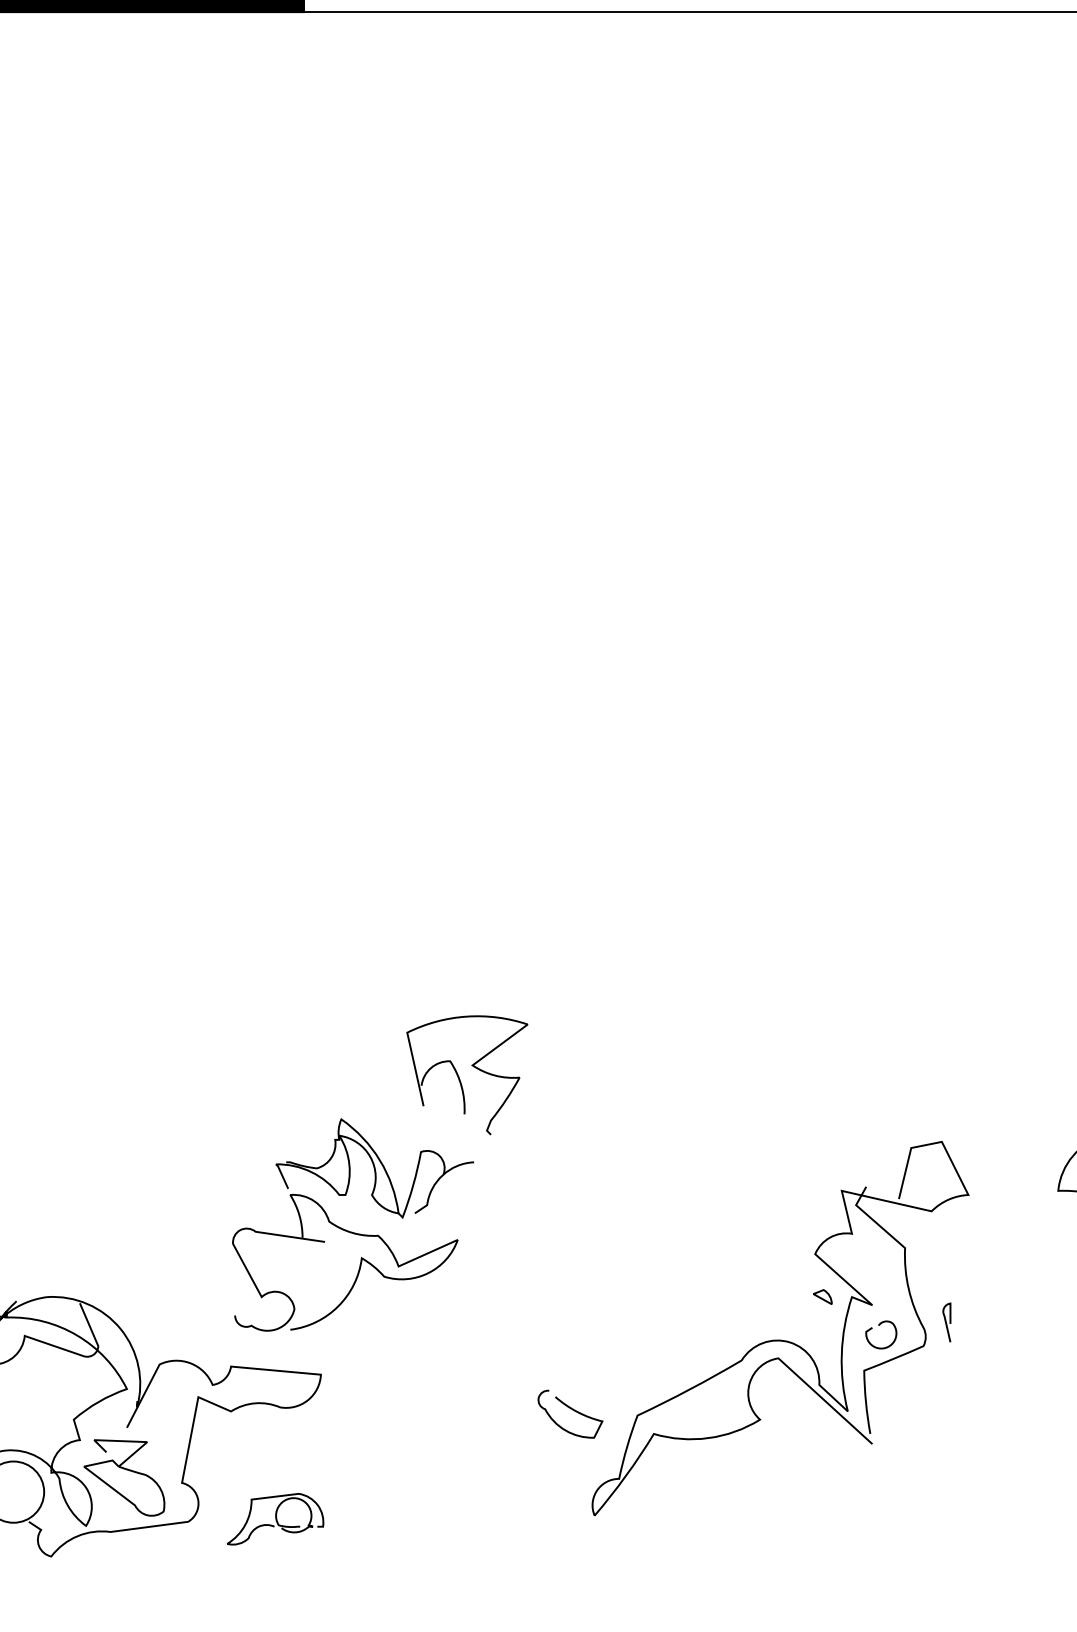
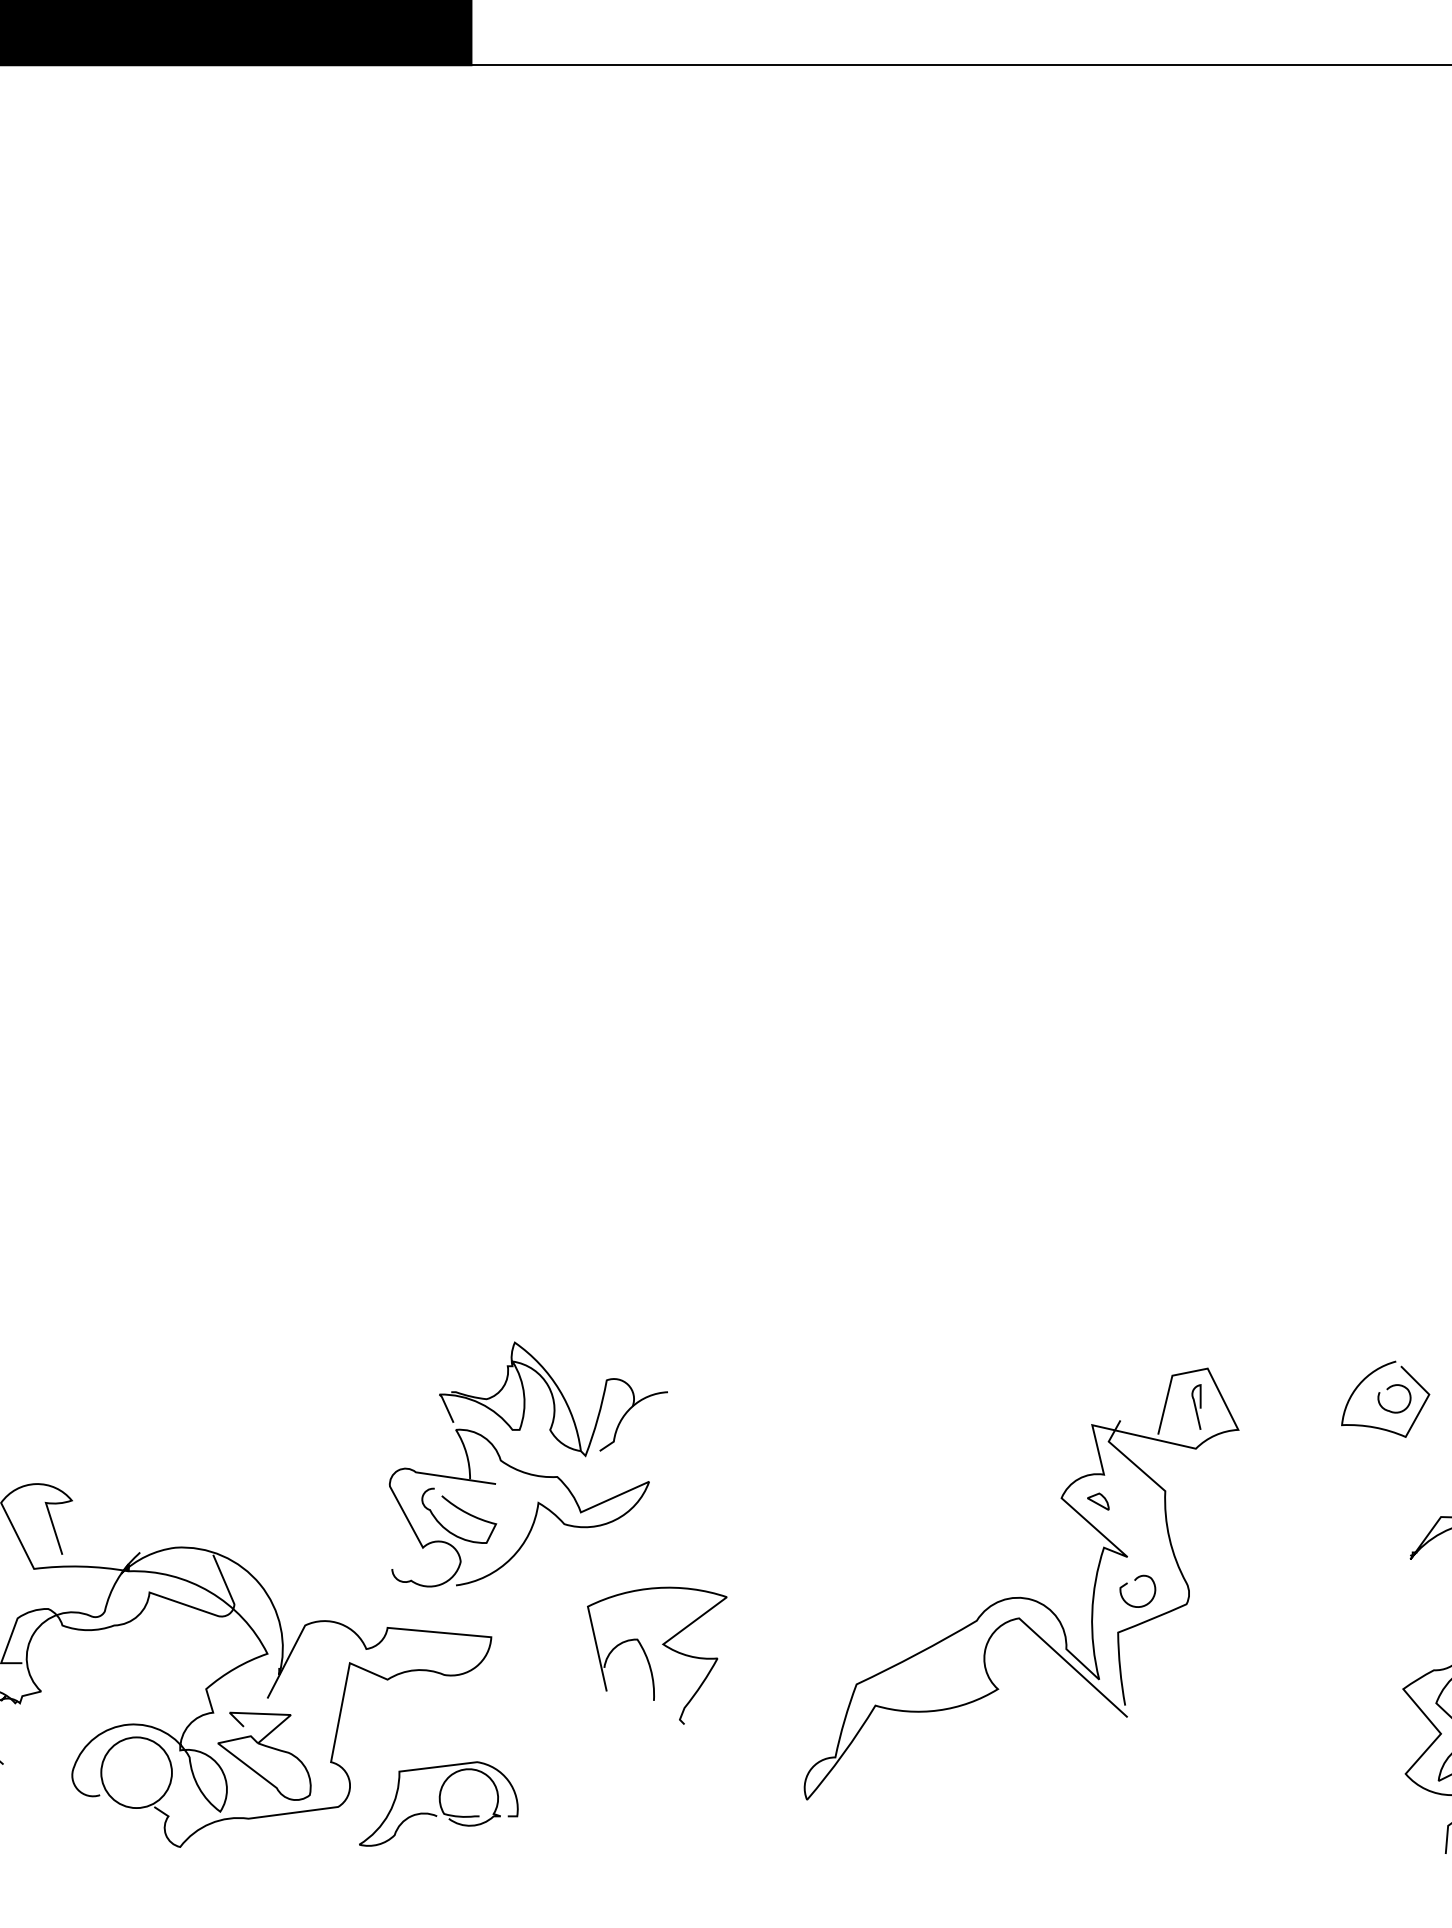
part: (459, 1077) -> (648, 1658), moved
part: (822, 1296) -> (1098, 1501), moved
curve: (946, 1322) -> (1196, 1406), moved
curve: (572, 1410) -> (461, 1511), moved
part: (275, 1518) -> (438, 1803), size x1.43

